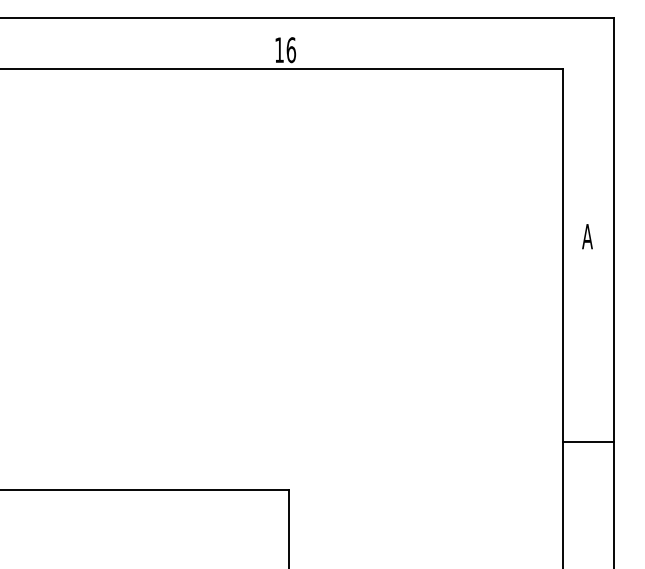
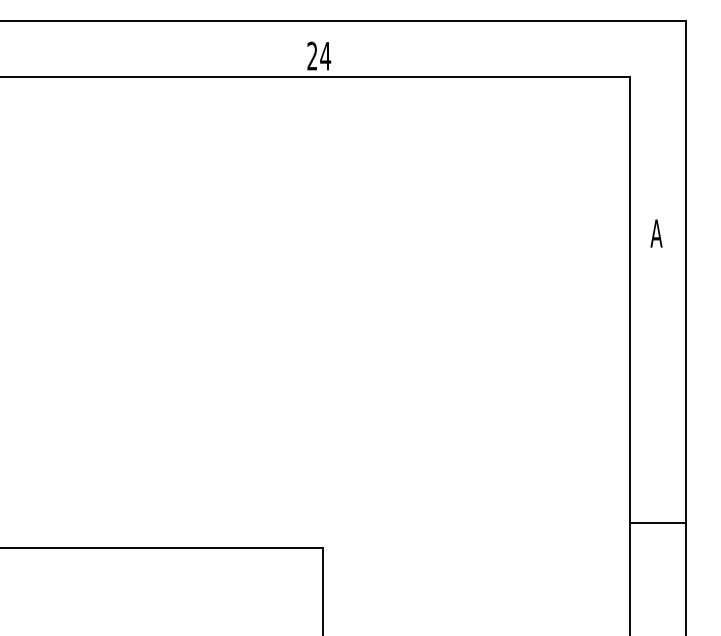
text: (285, 49) -> (319, 55), 16 -> 24
text: (587, 236) -> (656, 233), moved
line: (588, 441) -> (657, 522), moved

